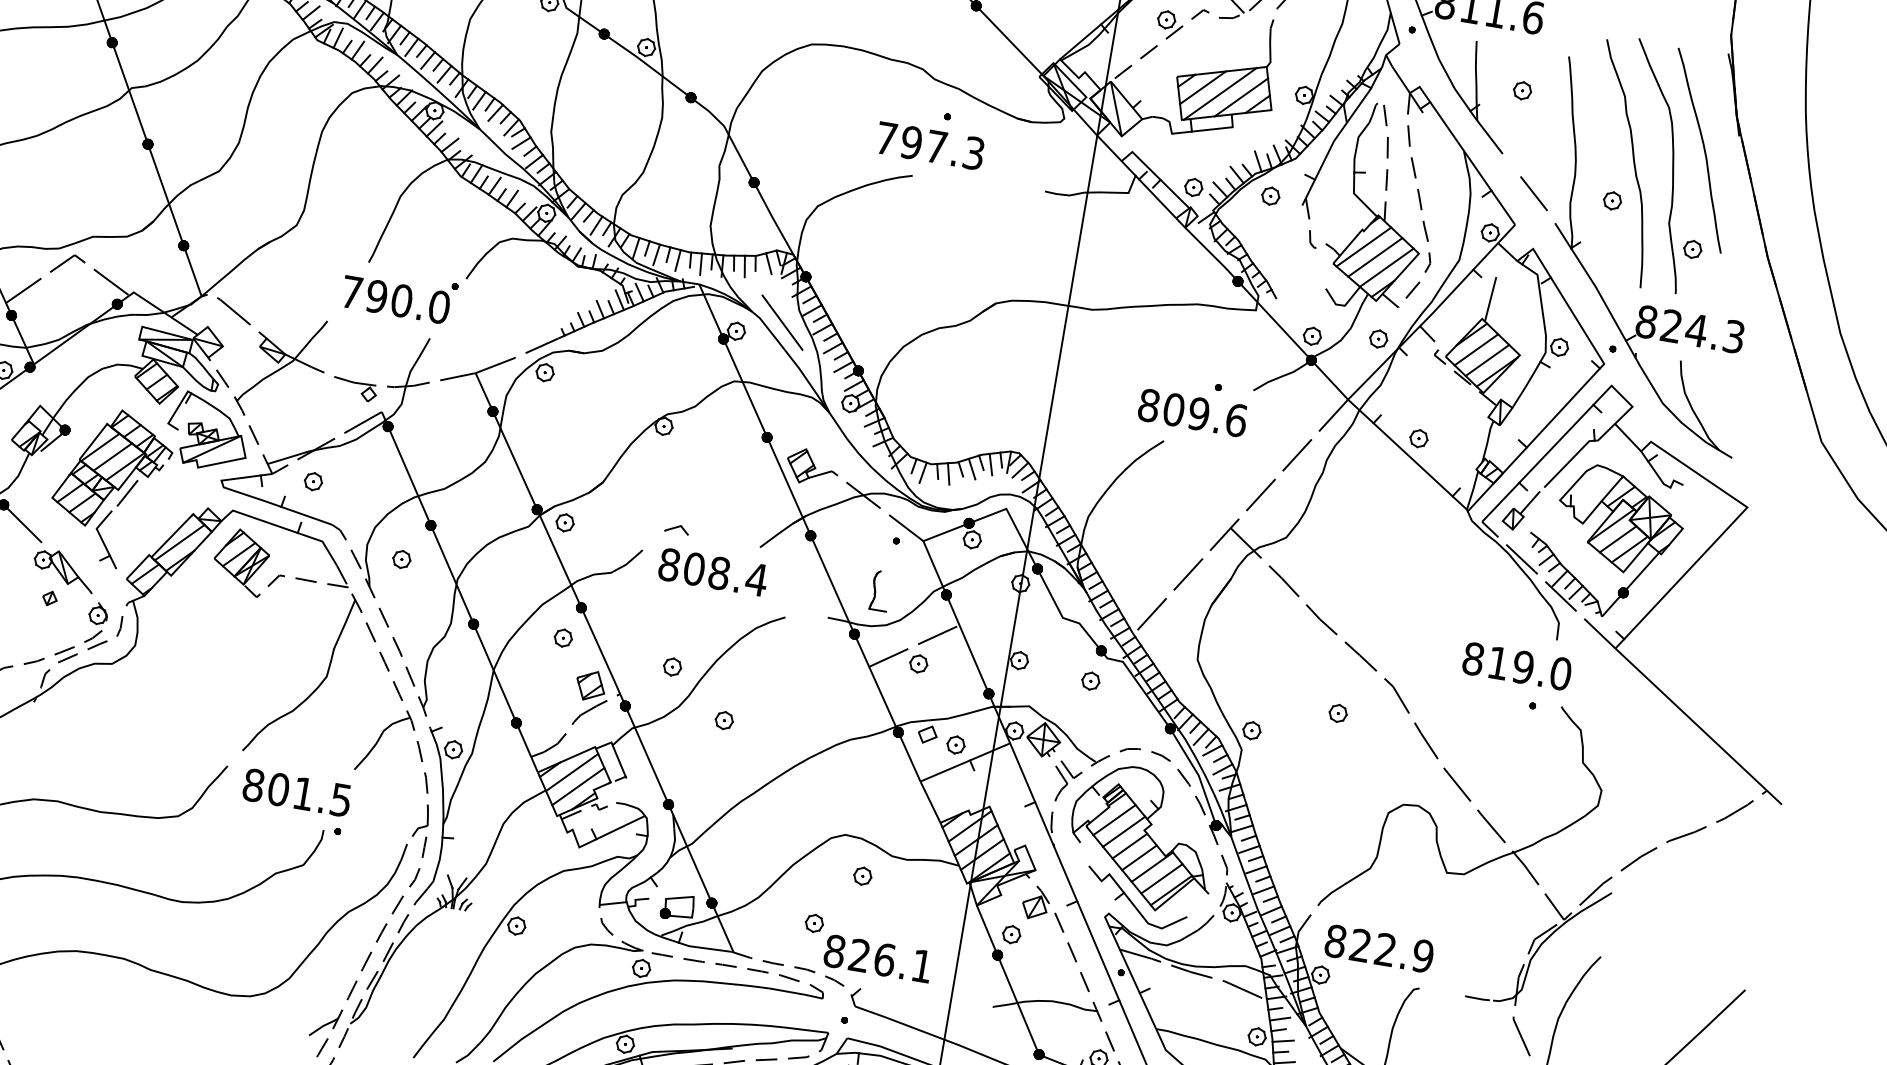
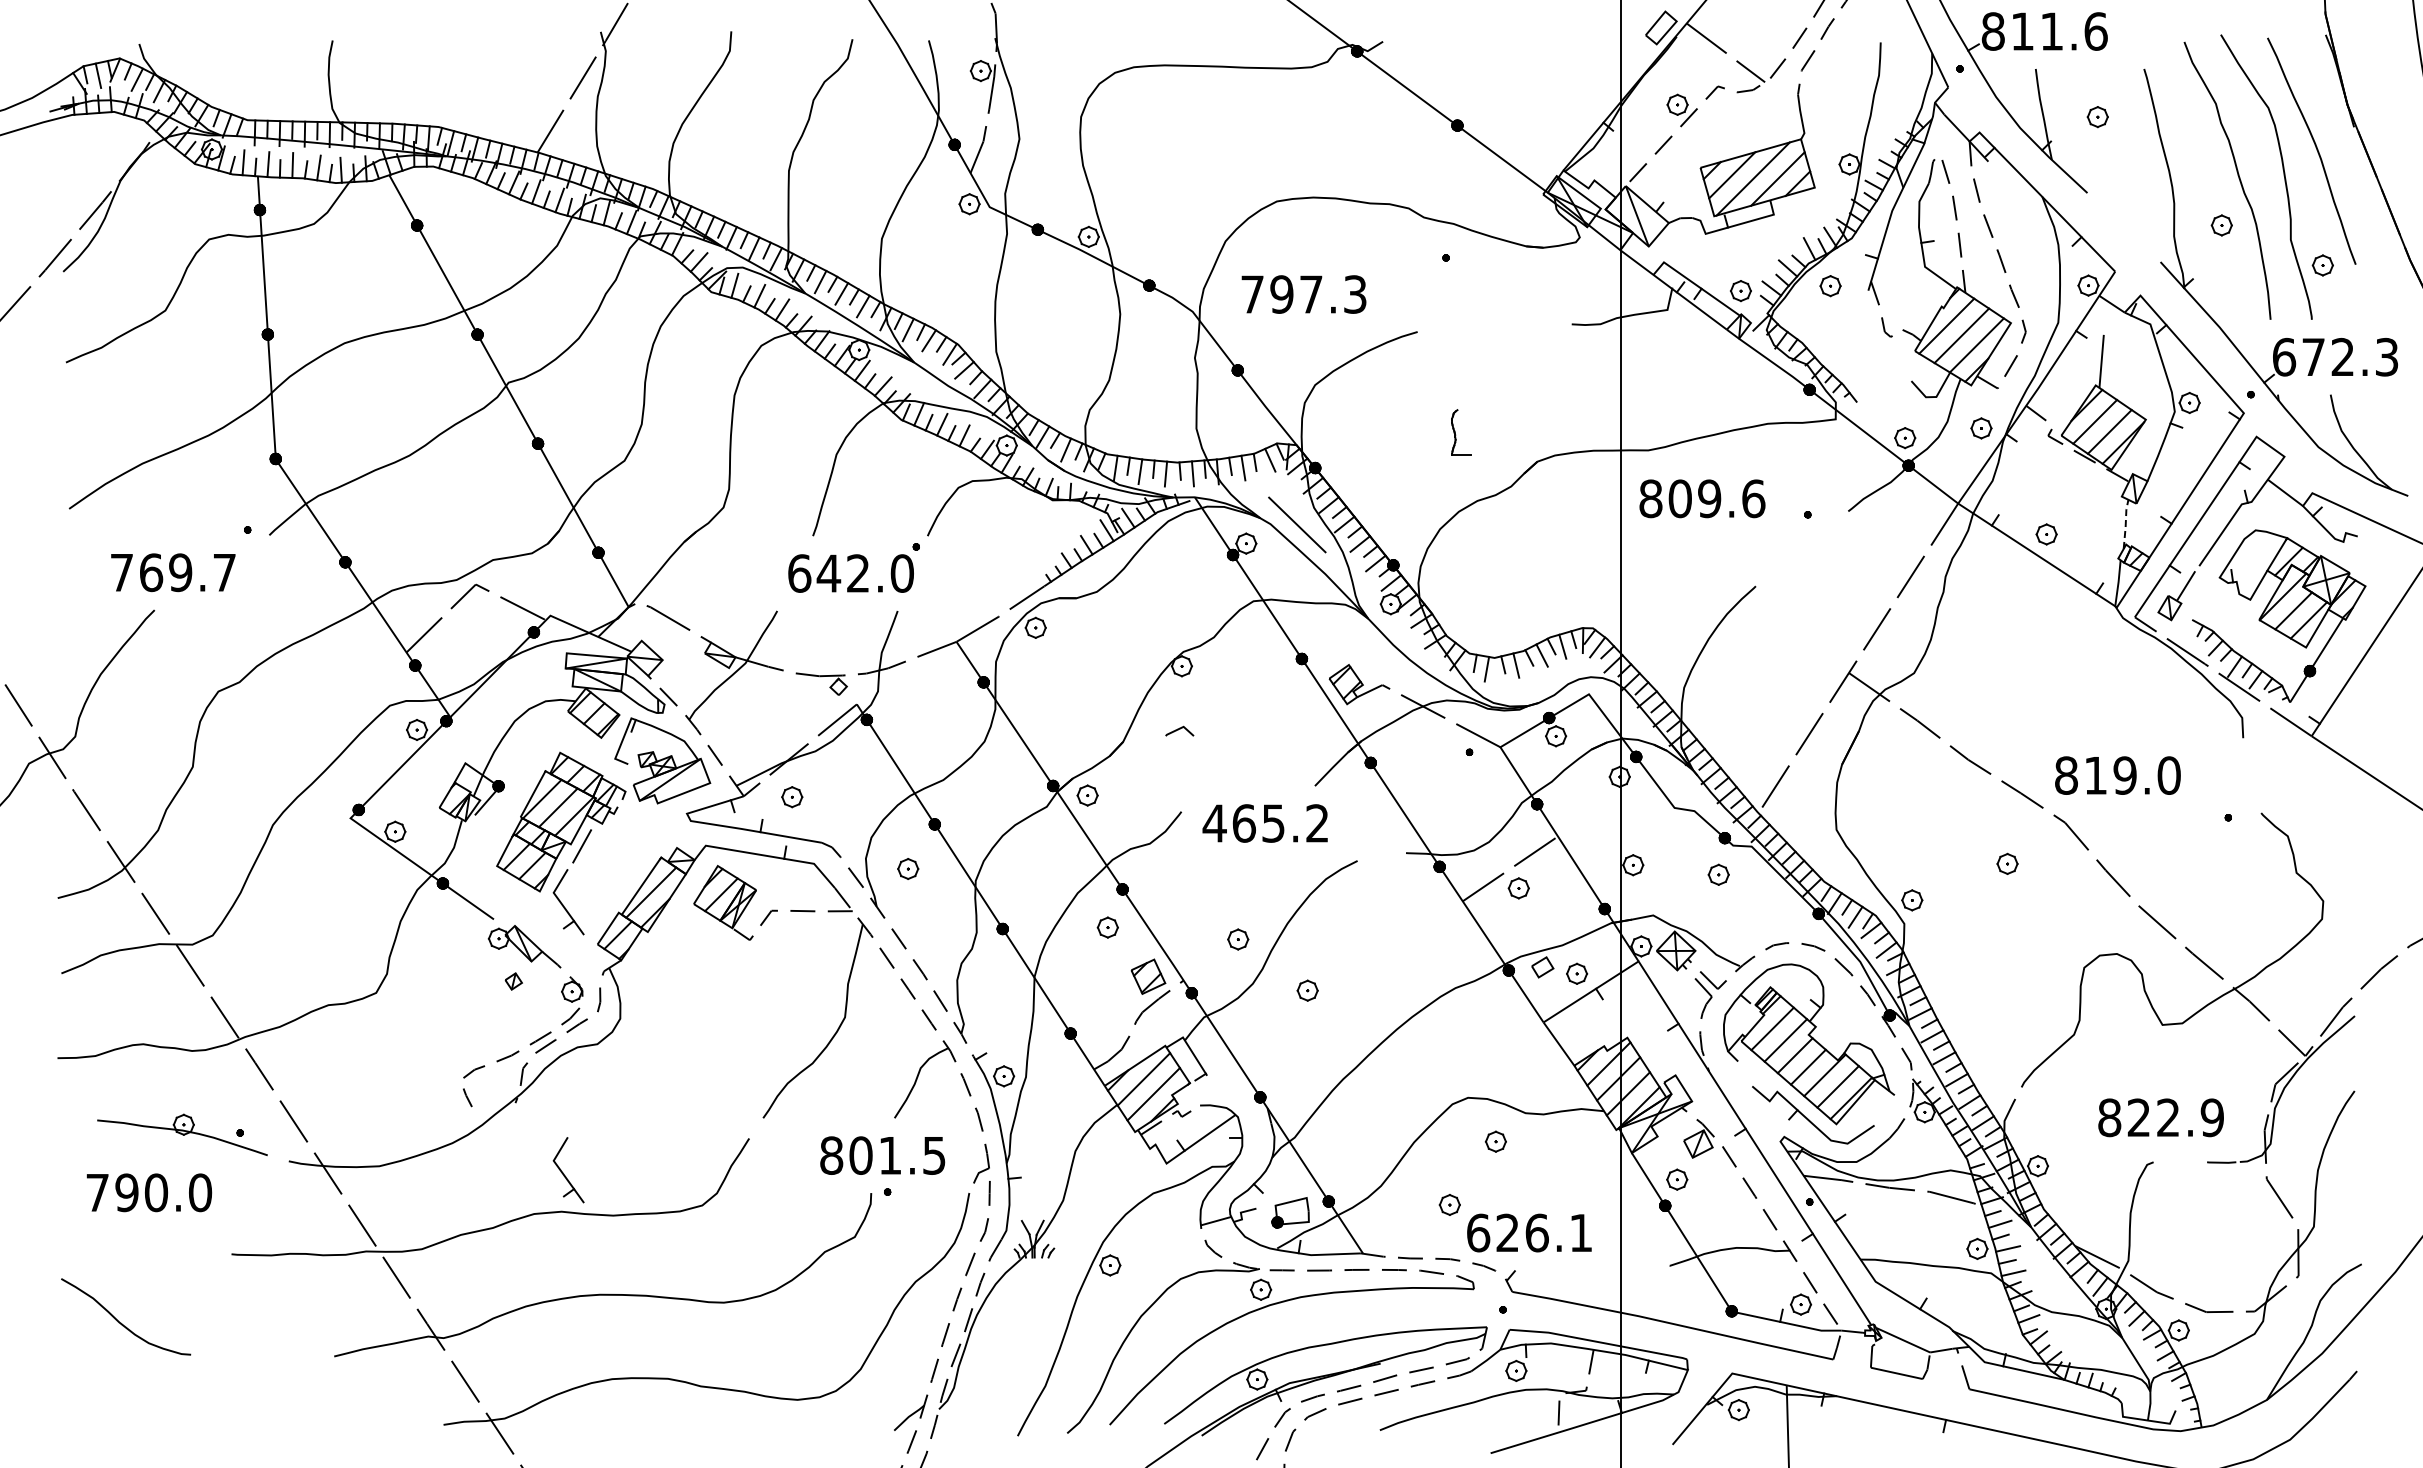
text: (929, 145) -> (1303, 294), moved
line: (1533, 193) -> (2130, 232), removed
text: (376, 296) -> (828, 573), 790.0 -> 642.0
text: (1671, 325) -> (2313, 356), 824.3 -> 672.3
text: (1192, 412) -> (1702, 498), moved
line: (1487, 441) -> (2125, 524), solid -> dashed
line: (677, 527) -> (1179, 729), moved
text: (712, 572) -> (1265, 823), 808.4 -> 465.2
part: (880, 591) -> (1461, 432), moved
text: (1516, 666) -> (2117, 775), moved
part: (69, 767) -> (568, 1170), added
text: (296, 792) -> (882, 1155), moved
text: (1378, 948) -> (2160, 1117), moved
text: (834, 950) -> (1478, 1232), 826.1 -> 626.1

